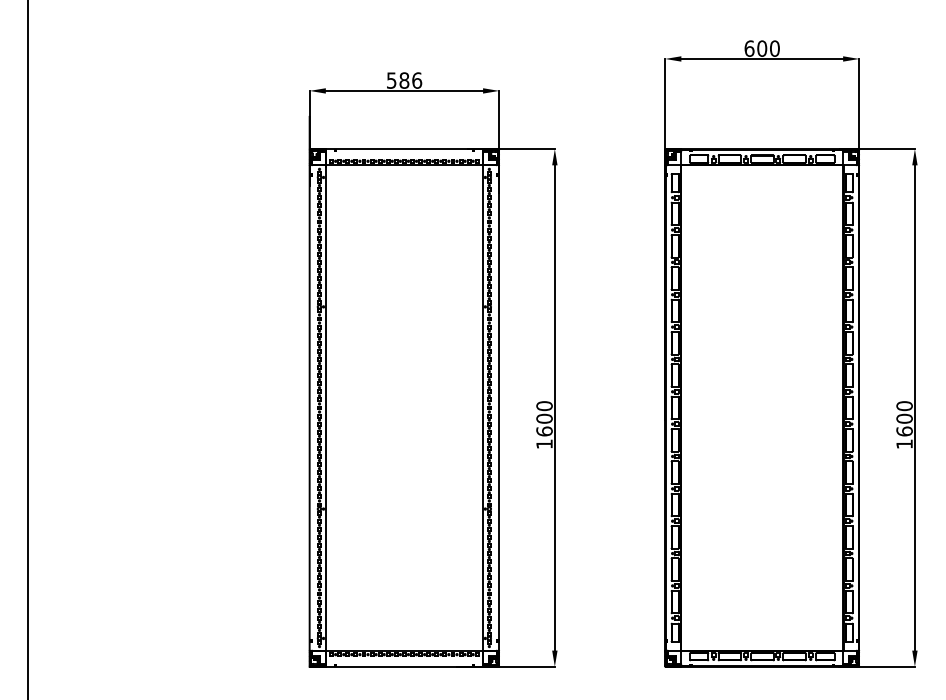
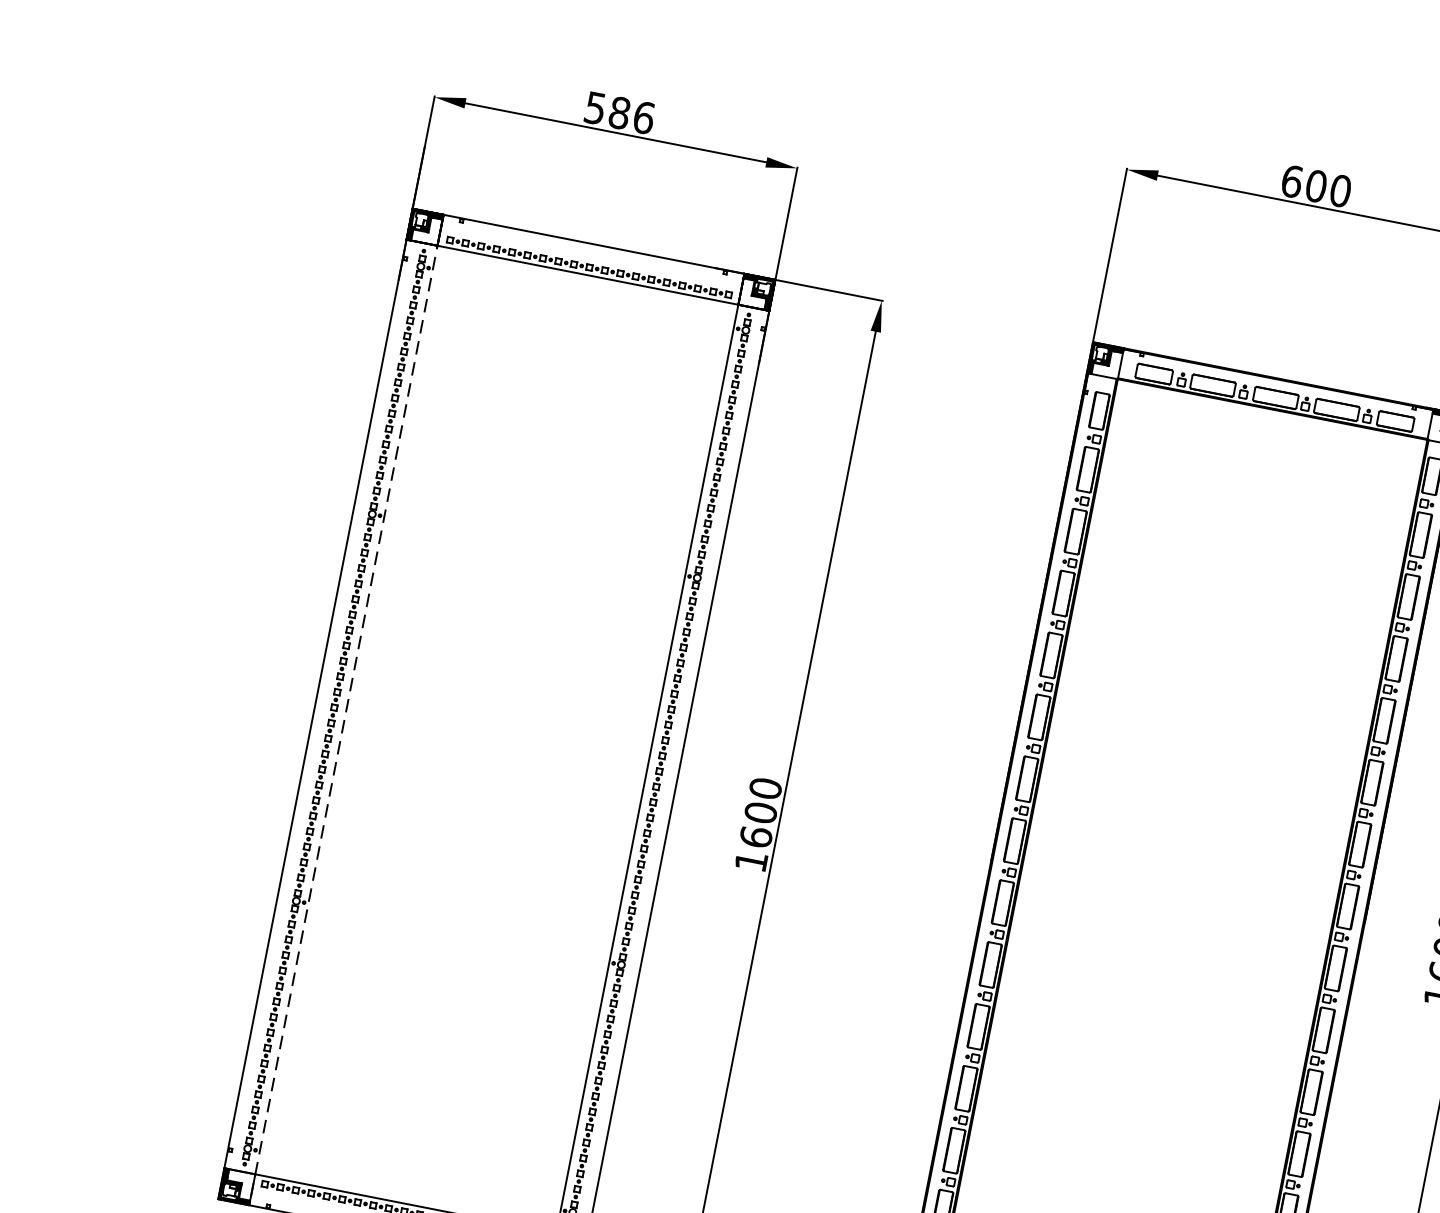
line: (325, 407) -> (345, 708), solid -> dashed

